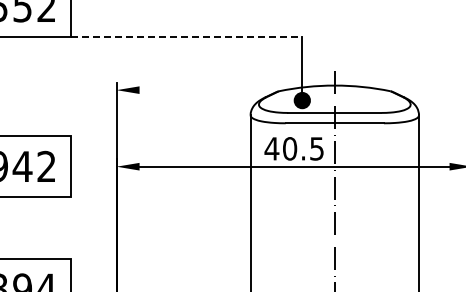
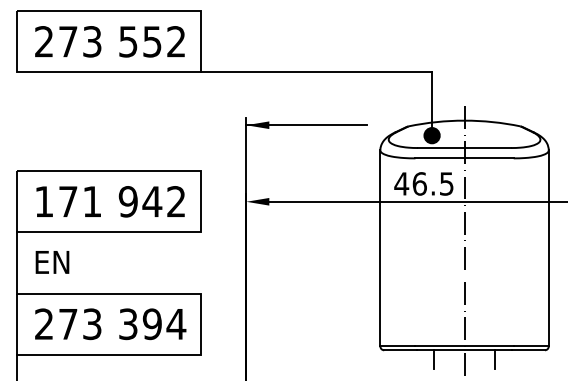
line: (186, 37) -> (316, 72), dashed -> solid
line: (176, 90) -> (306, 125), added
text: (289, 148) -> (419, 183), 40.5 -> 46.5

